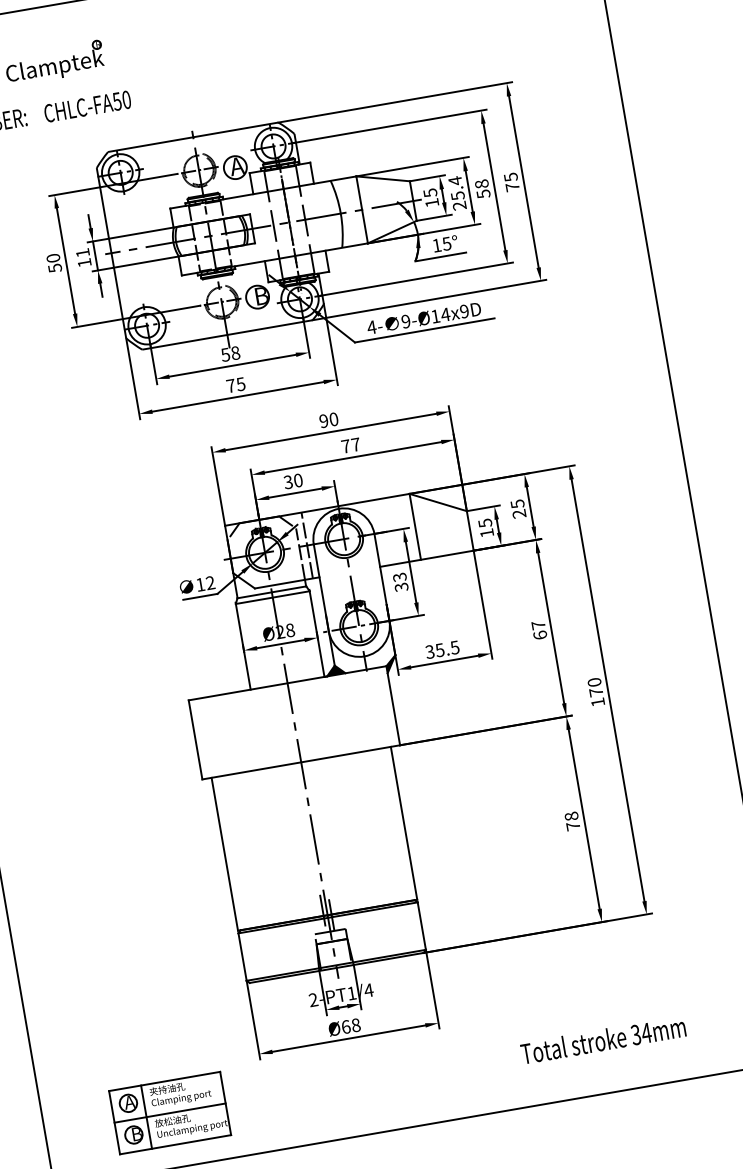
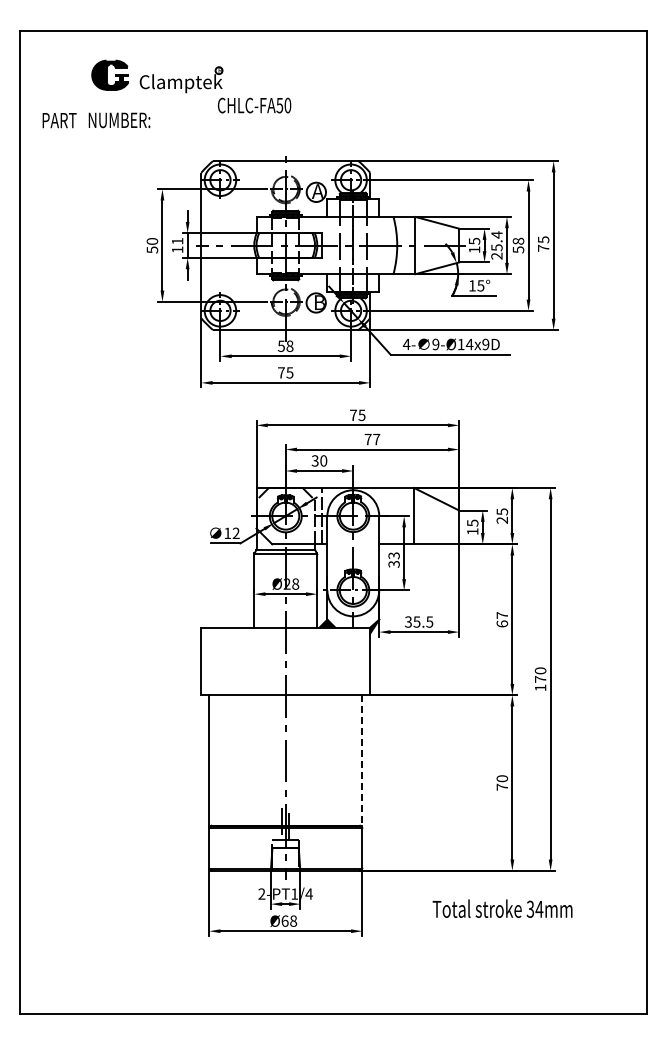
text: (87, 106) -> (254, 105), moved
text: (328, 420) -> (357, 415), 90 -> 75
text: (571, 816) -> (502, 778), 78 -> 70
line: (404, 823) -> (362, 760), solid -> dashed
text: (603, 1039) -> (502, 908), moved
part: (169, 1112) -> (126, 966), removed

